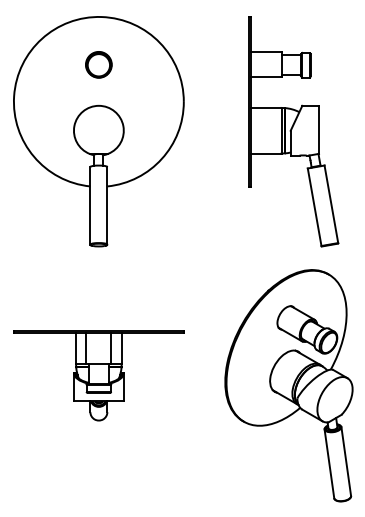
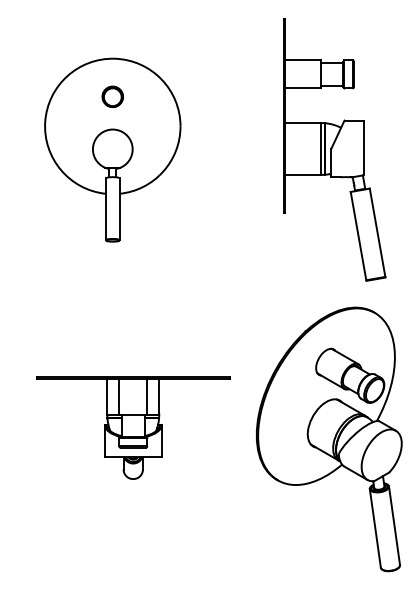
part: (98, 131) -> (112, 149), size x0.7
part: (98, 375) -> (132, 427), moved

